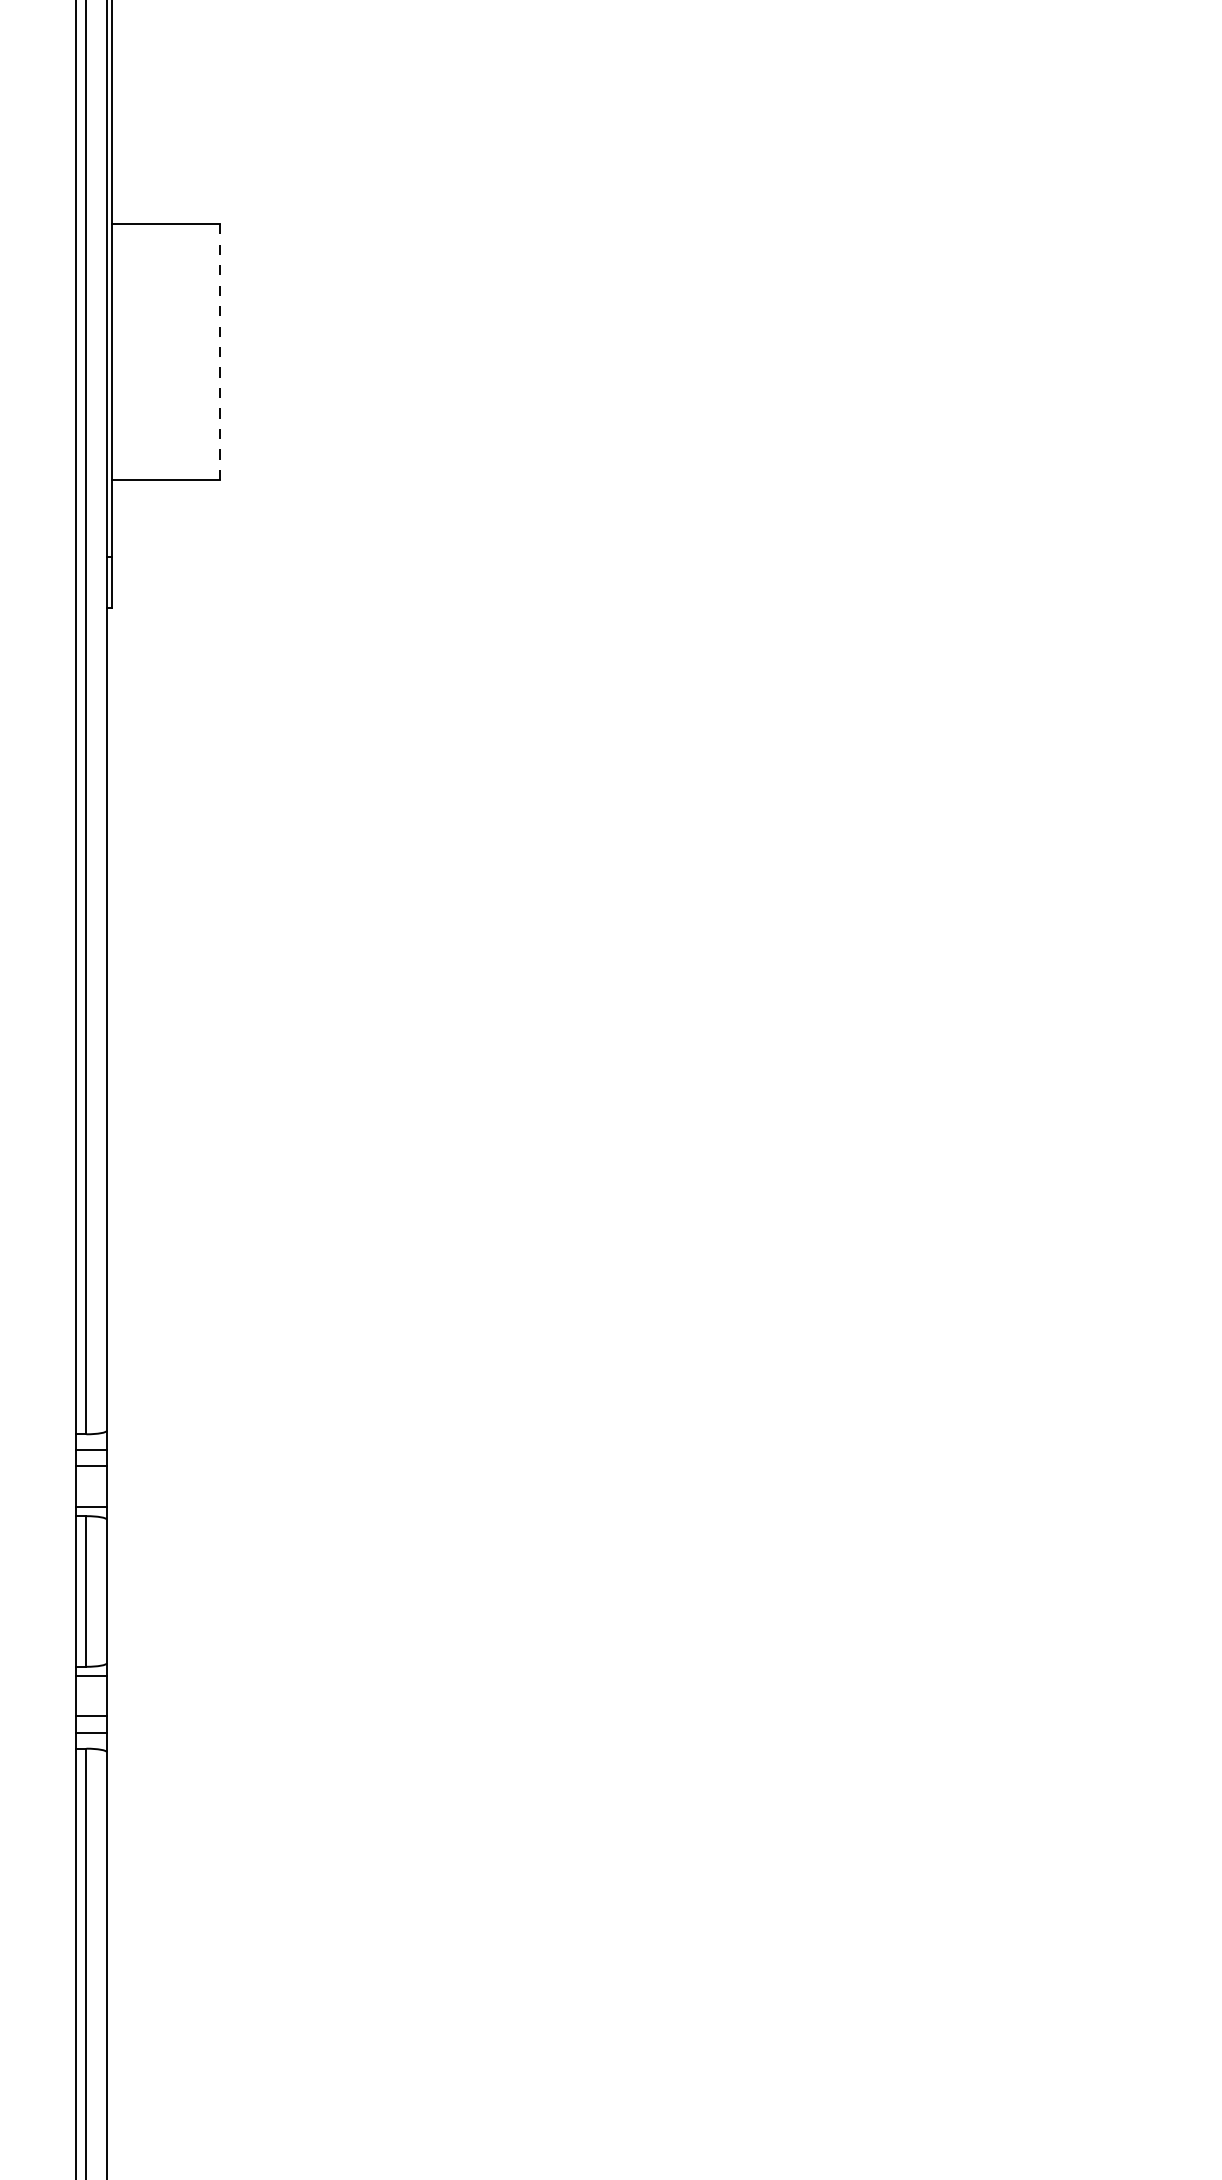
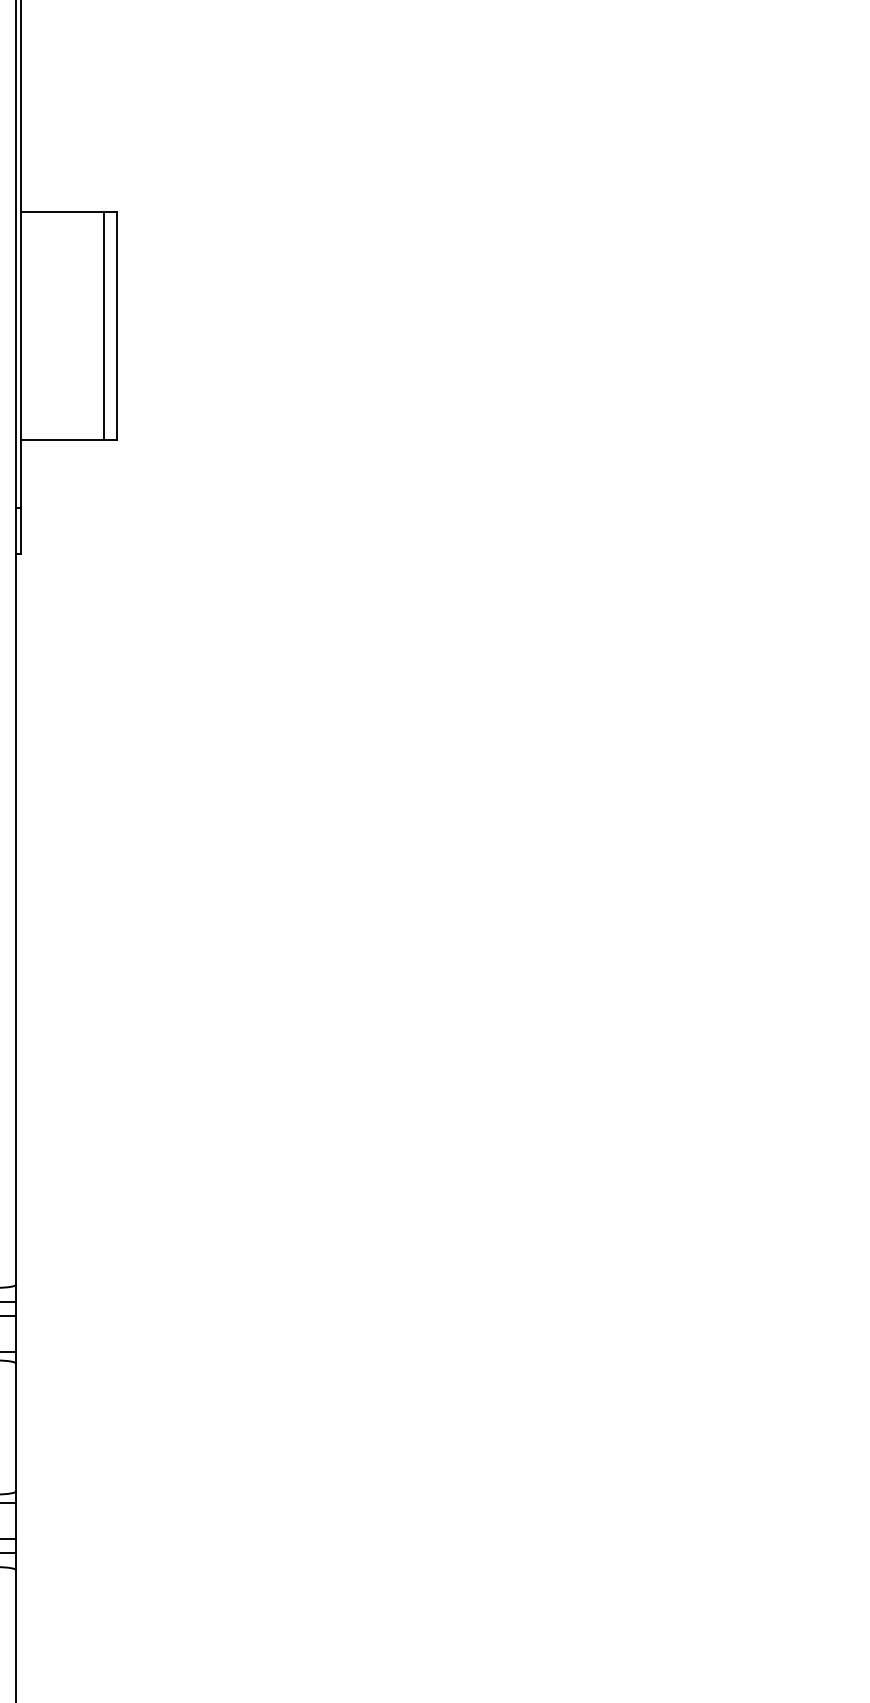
line: (205, 352) -> (103, 326), added
line: (219, 352) -> (116, 326), dashed -> solid

